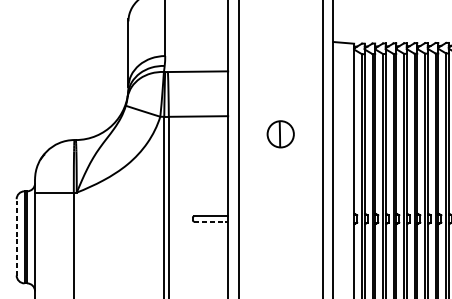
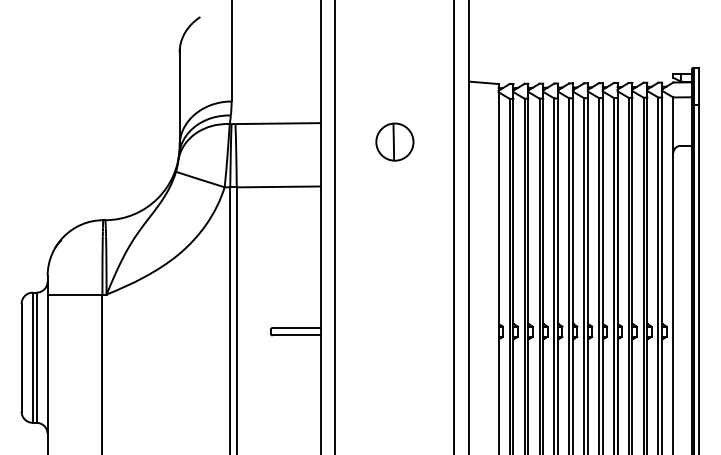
part: (280, 133) -> (394, 141), moved
line: (211, 221) -> (296, 335), dashed -> solid
line: (16, 237) -> (21, 357), dashed -> solid

